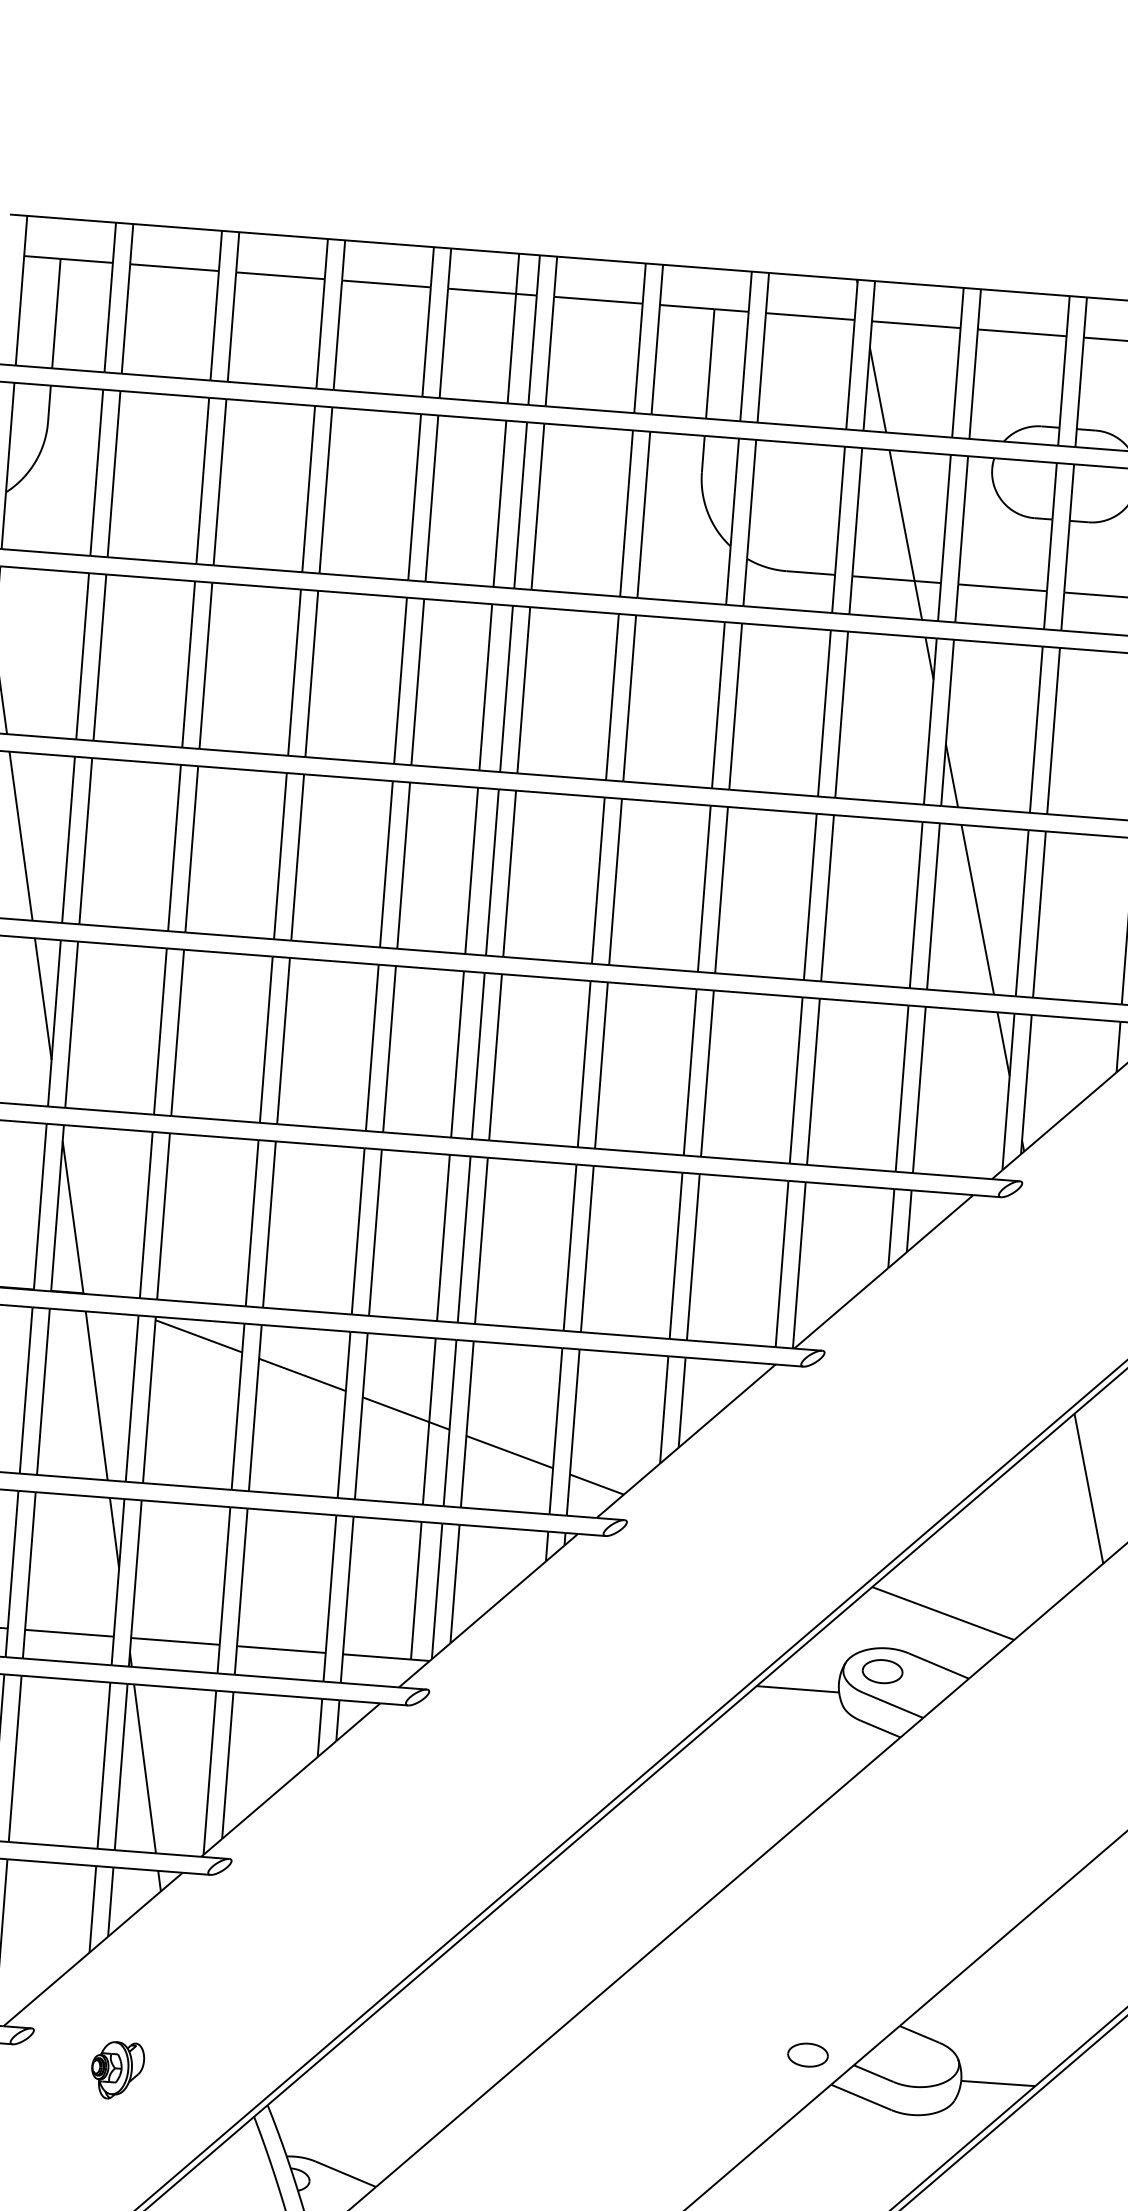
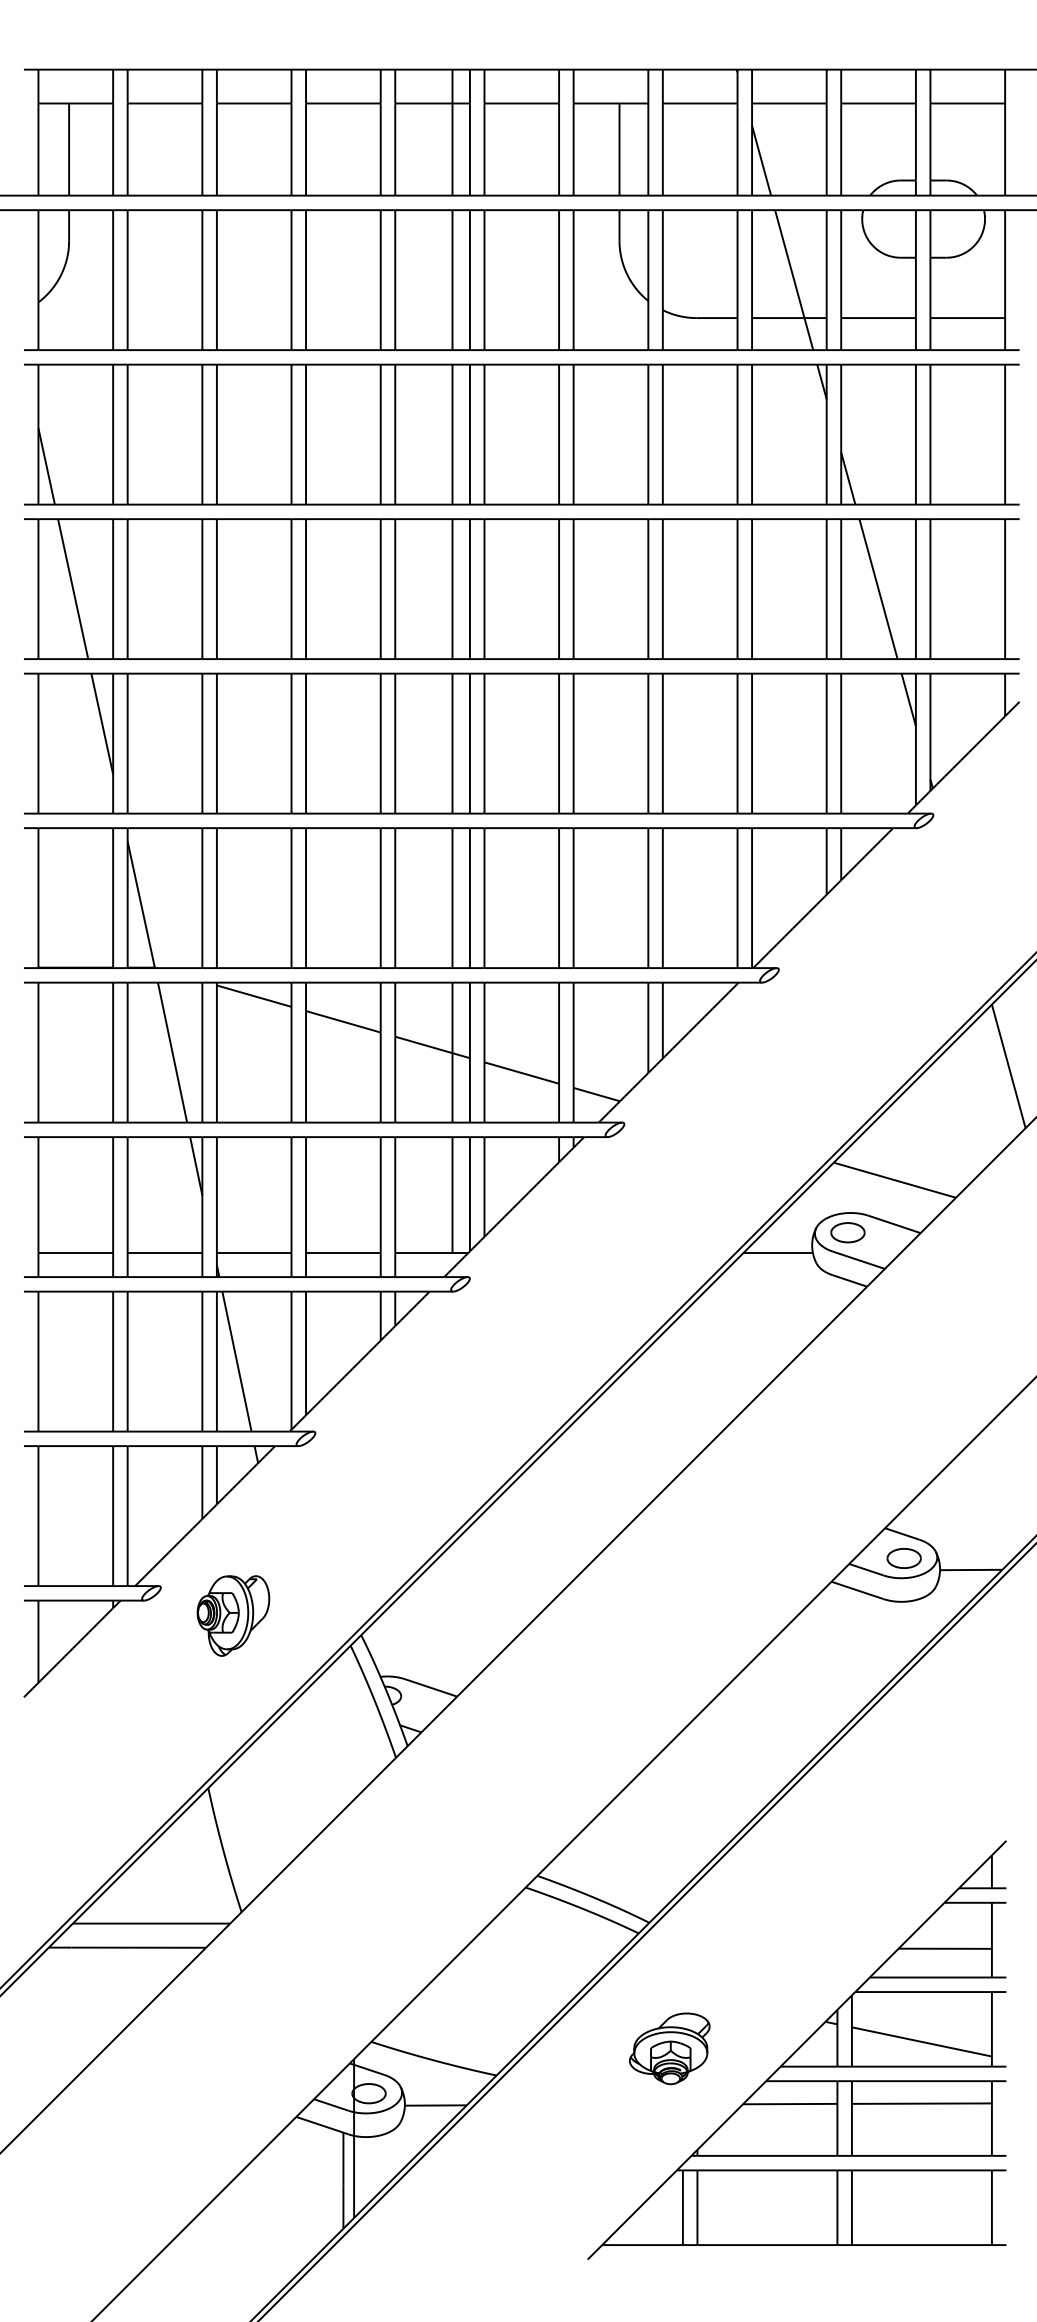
part: (807, 2055) -> (903, 1558), moved
part: (117, 2070) -> (233, 1615), size x1.67

